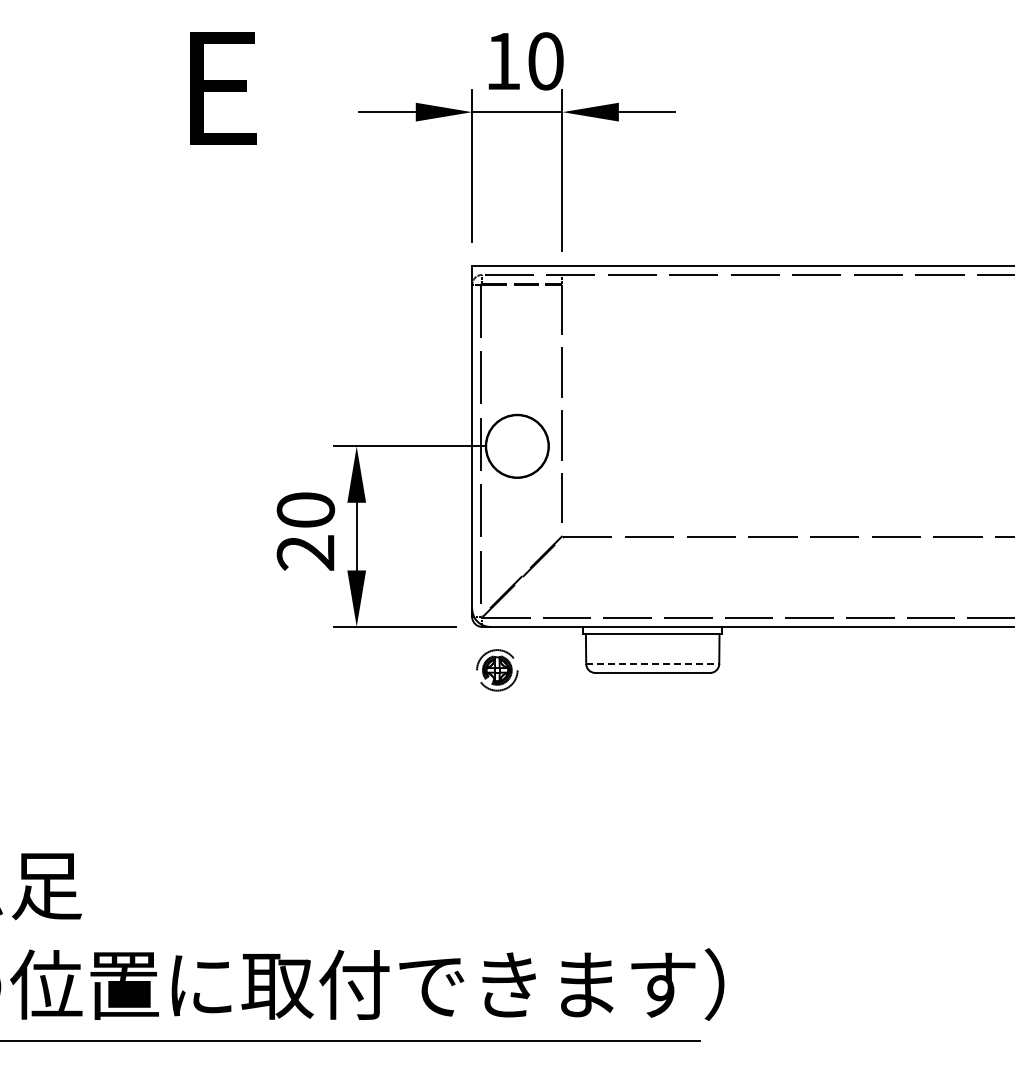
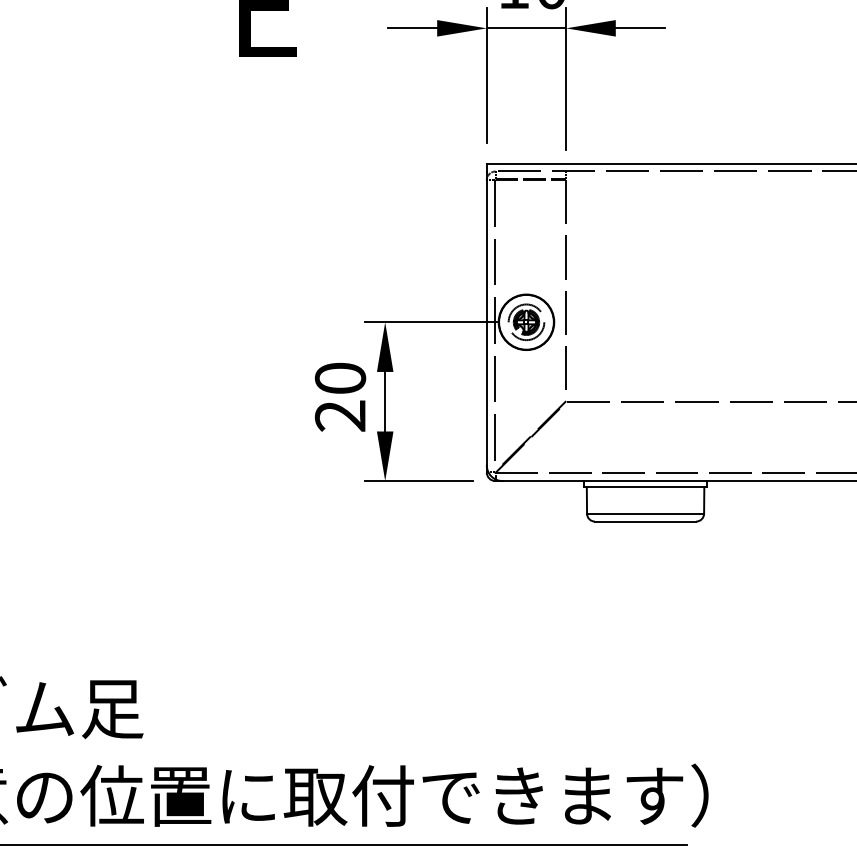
line: (652, 663) -> (645, 513), dashed -> solid
part: (497, 670) -> (526, 322), moved

